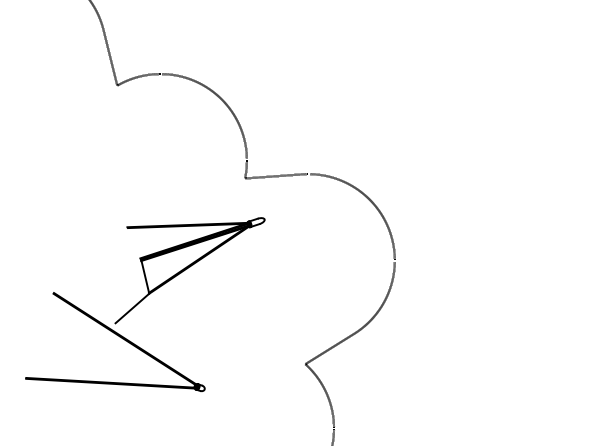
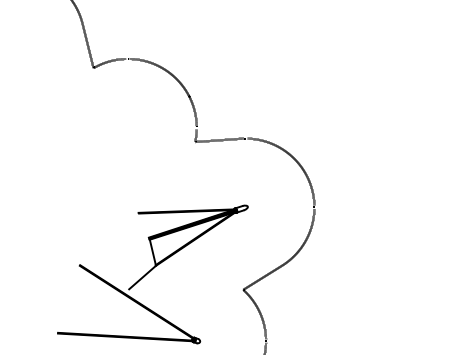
part: (144, 304) -> (152, 274), moved

